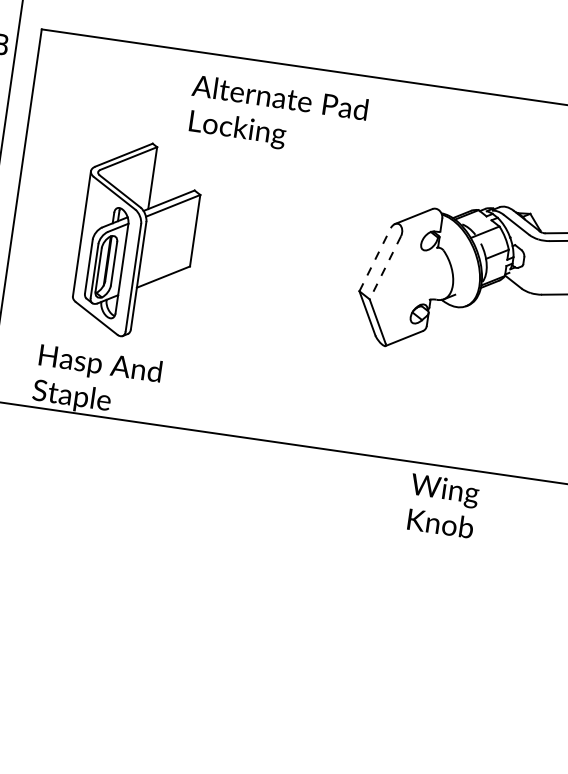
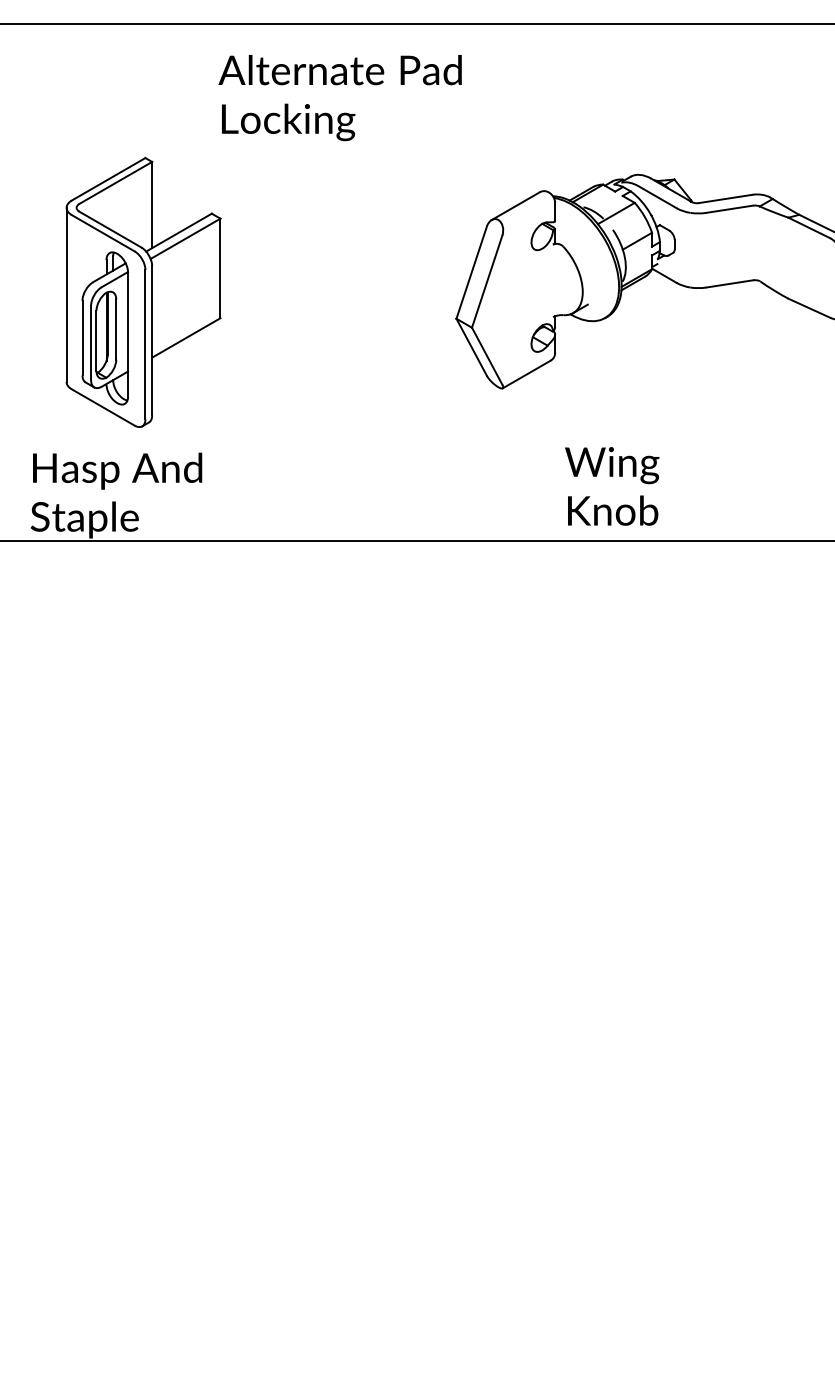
text: (276, 117) -> (339, 98), moved
line: (375, 259) -> (471, 272), dashed -> solid
line: (385, 267) -> (487, 281), dashed -> solid
text: (442, 506) -> (612, 486), moved

